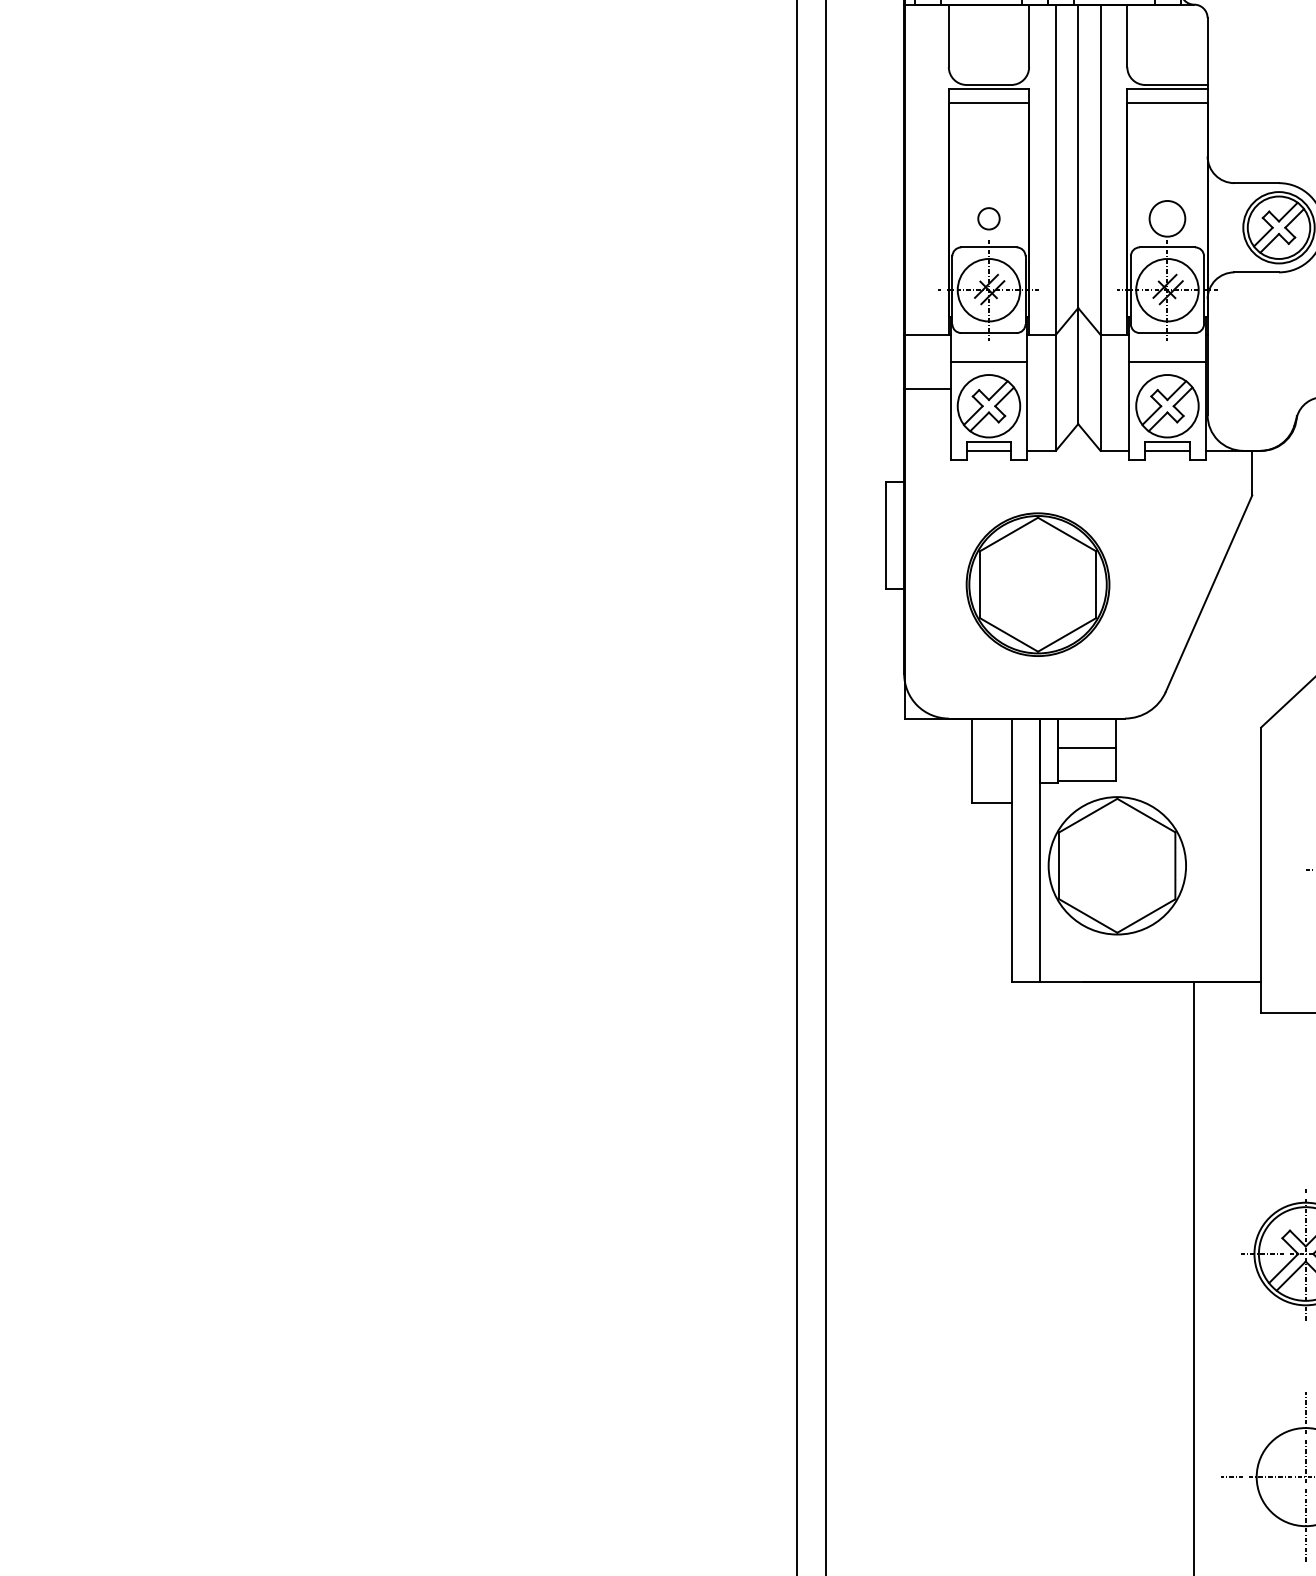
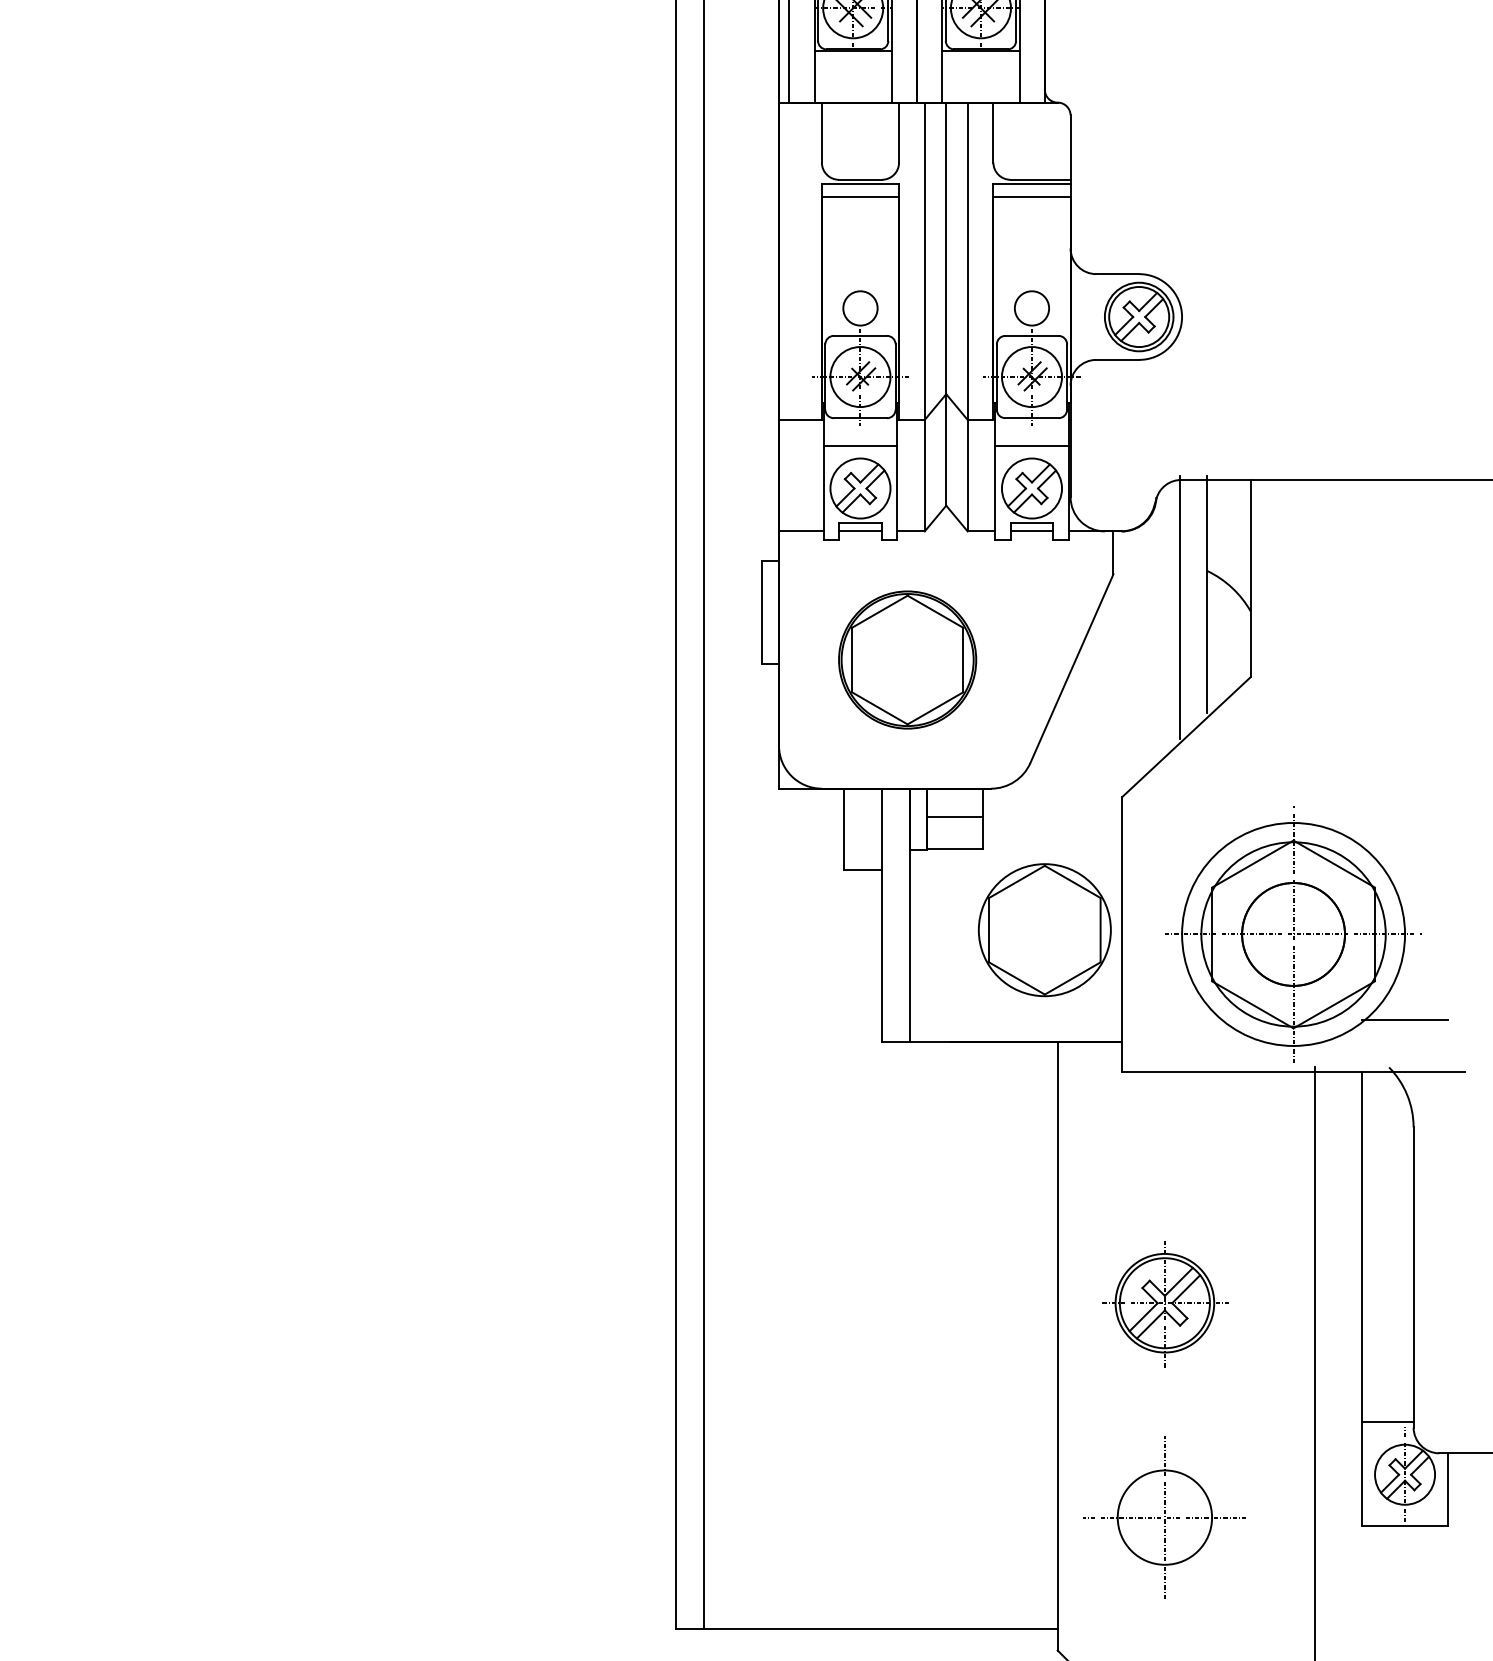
circle: (989, 218) -> (860, 308), size x1.67
line: (927, 389) -> (801, 531), moved
part: (1116, 866) -> (1044, 930), moved

